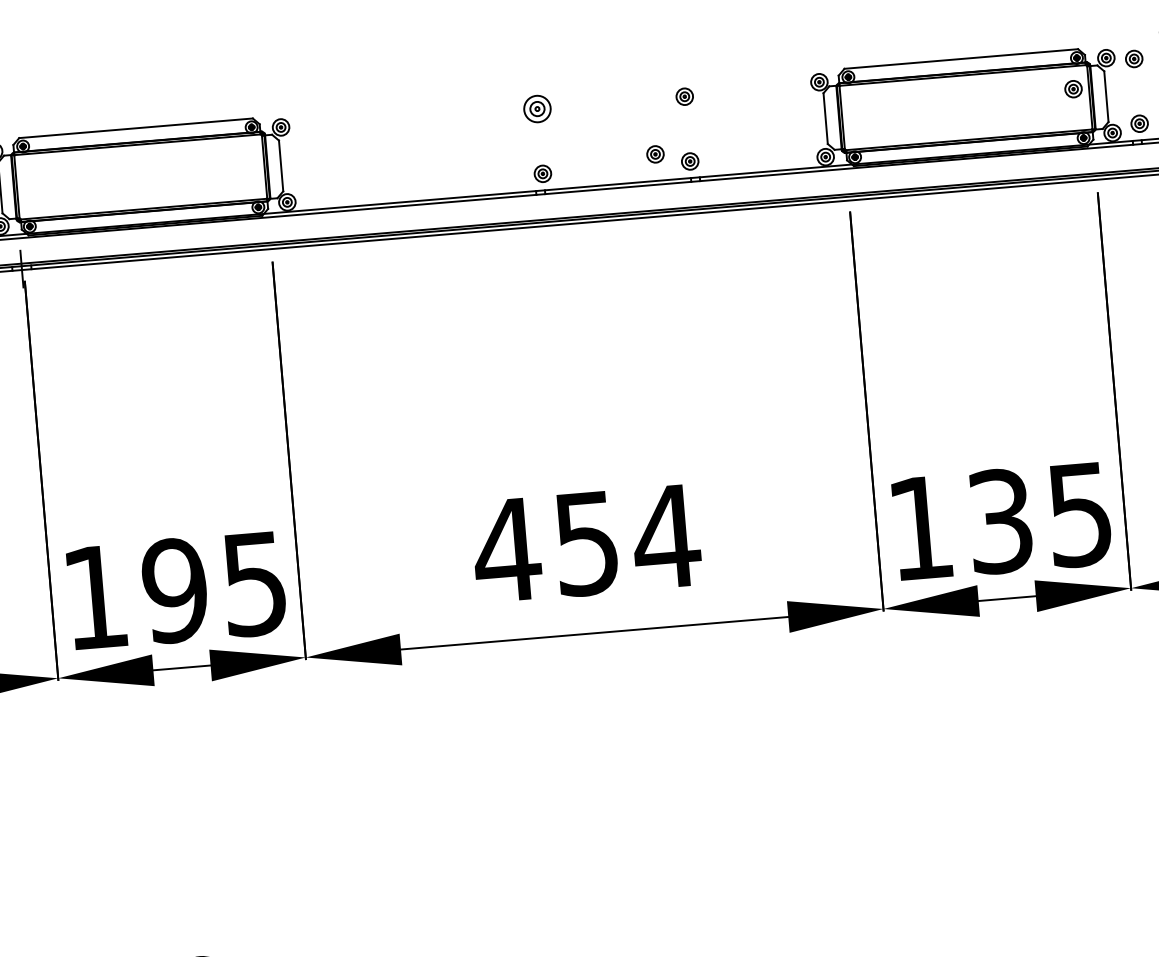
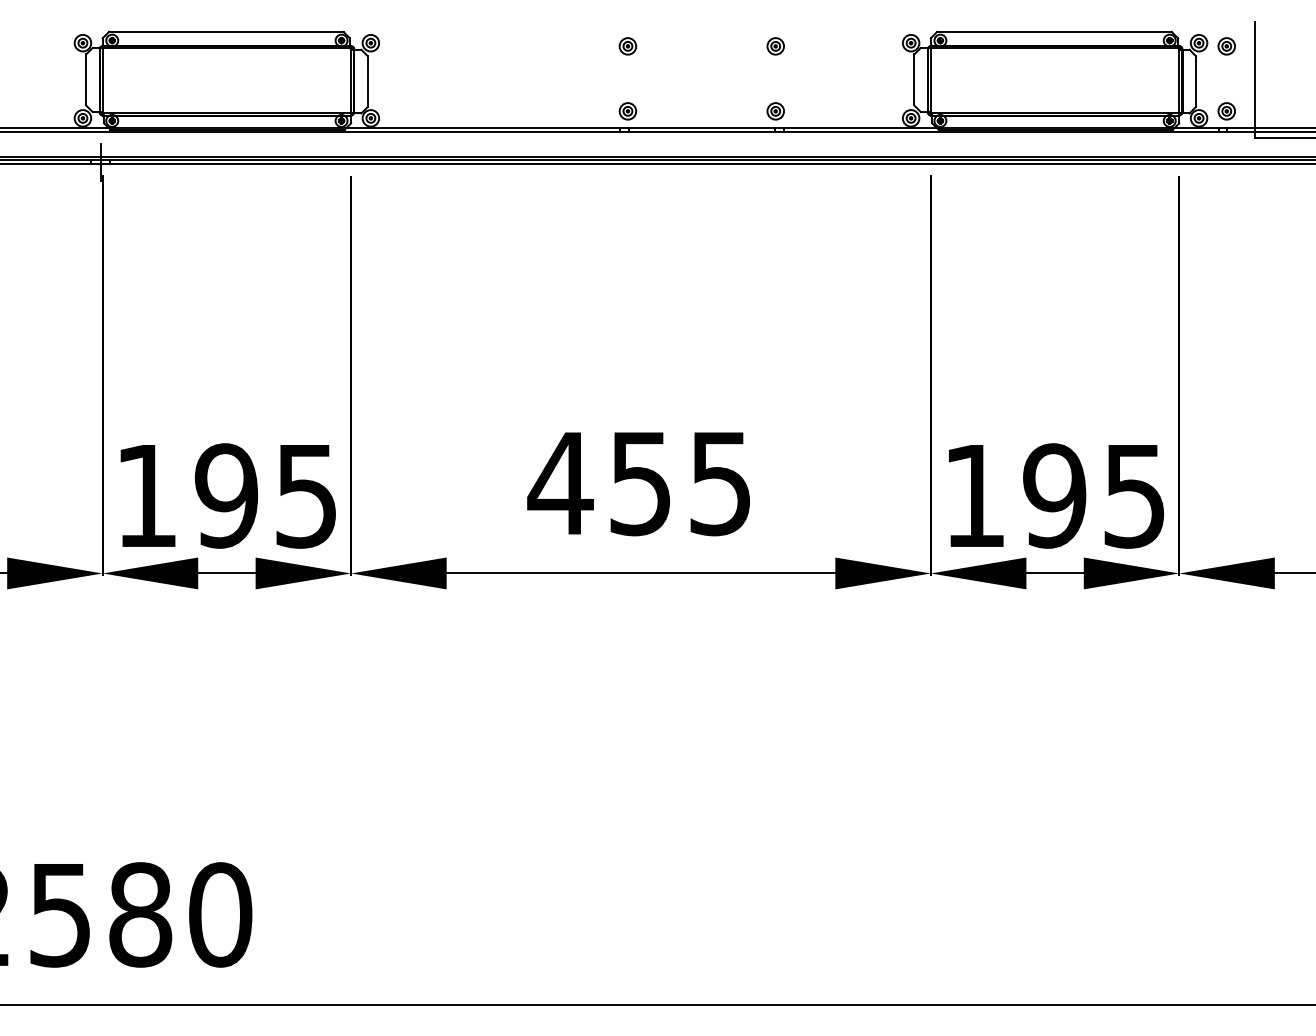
part: (1073, 89) -> (1163, 71), removed
part: (537, 109) -> (627, 46), size x0.62
part: (655, 154) -> (741, 101), removed
text: (1000, 520) -> (1054, 495), 135 -> 195
text: (666, 537) -> (720, 484), 454 -> 455

